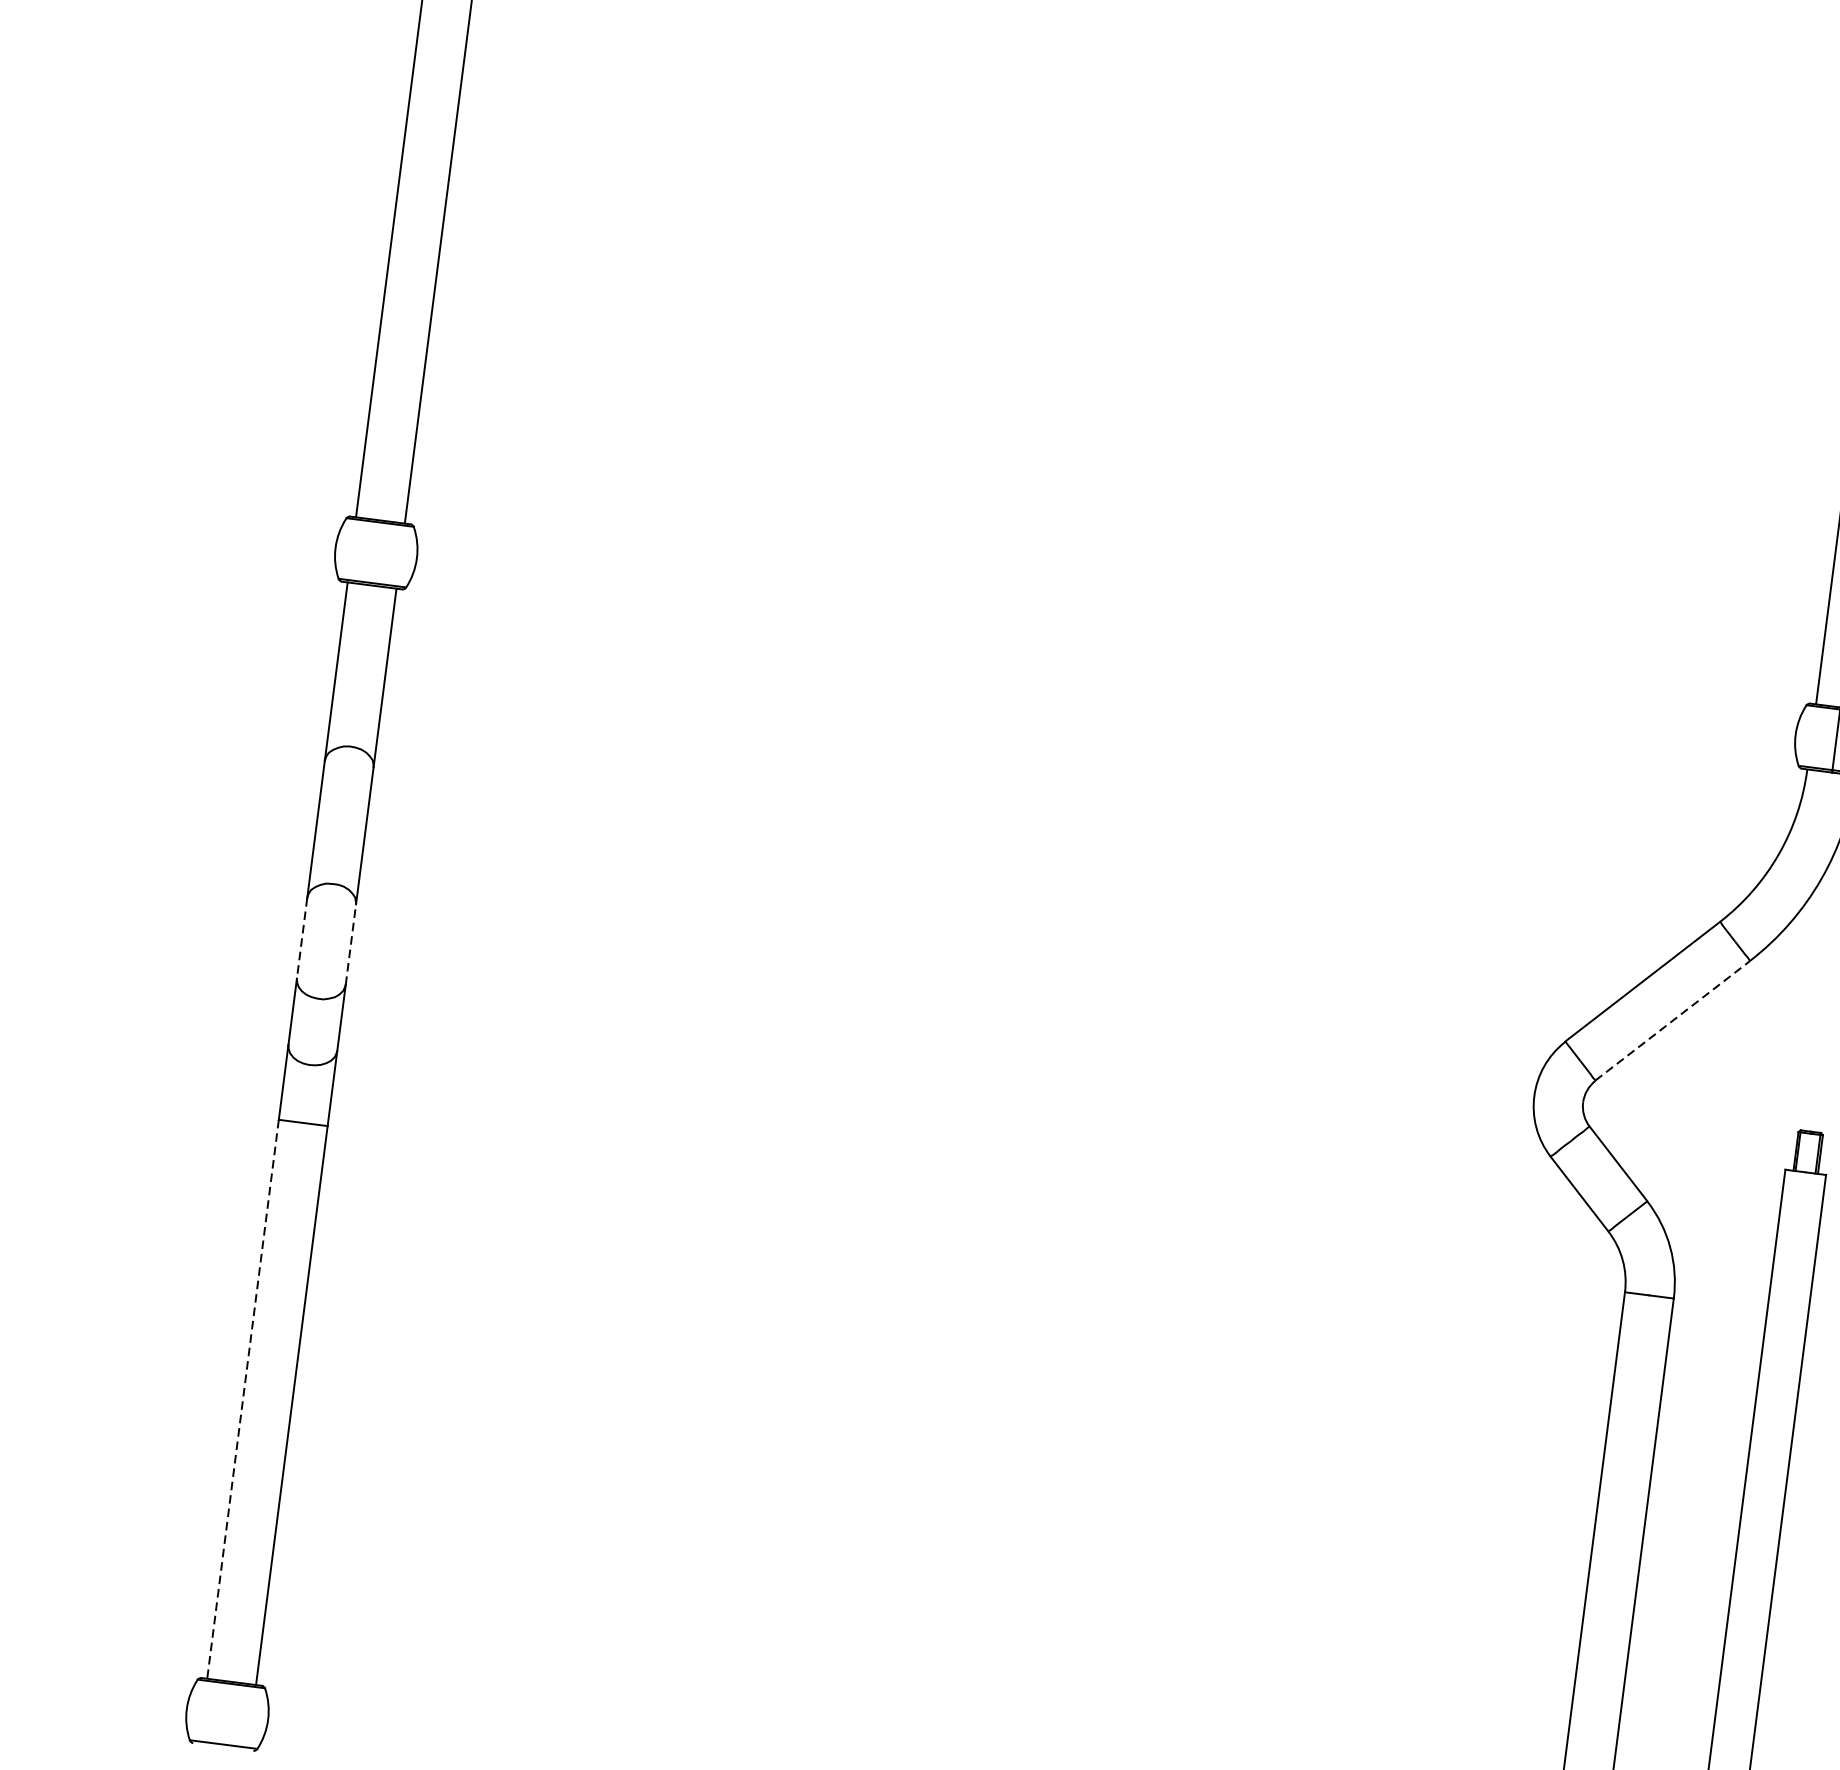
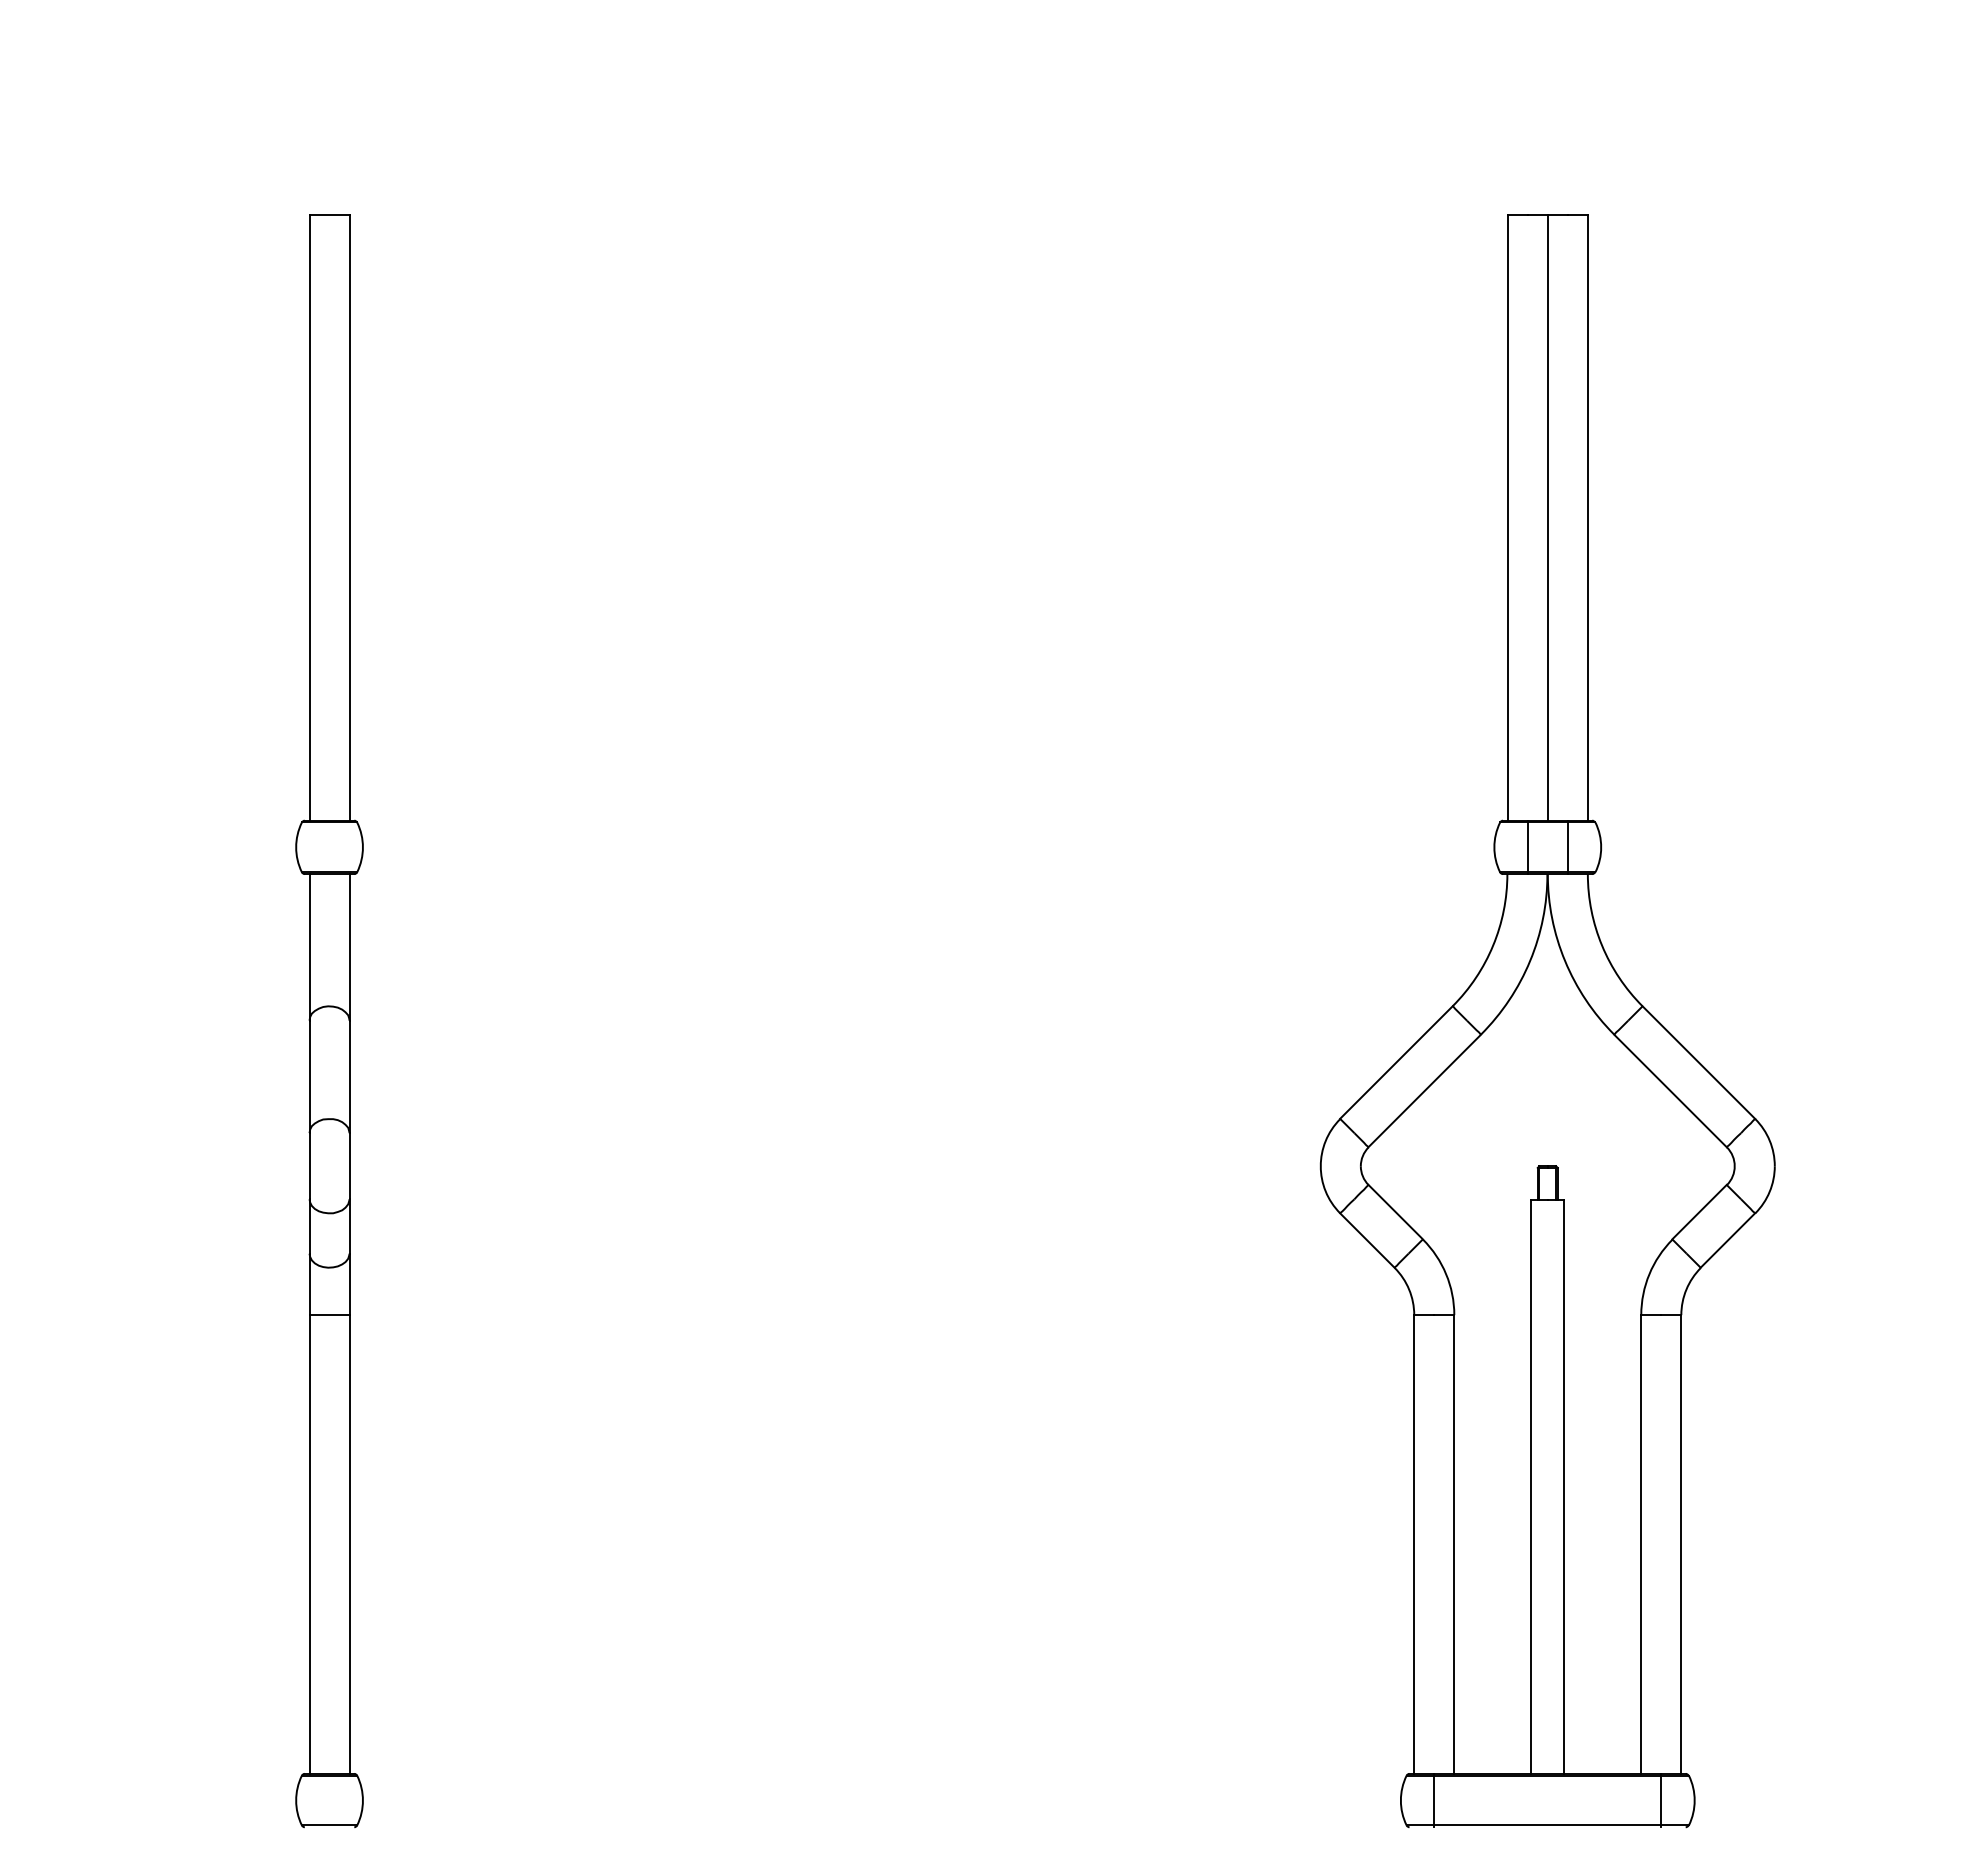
line: (302, 938) -> (309, 1166), dashed -> solid
line: (350, 943) -> (349, 1165), dashed -> solid
line: (1672, 1020) -> (1424, 1090), dashed -> solid
line: (243, 1399) -> (309, 1544), dashed -> solid

